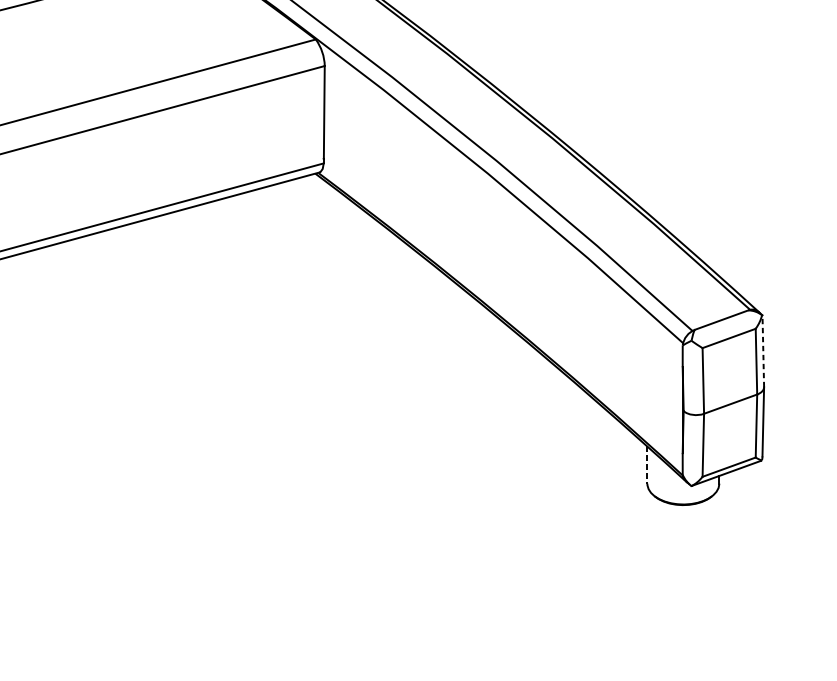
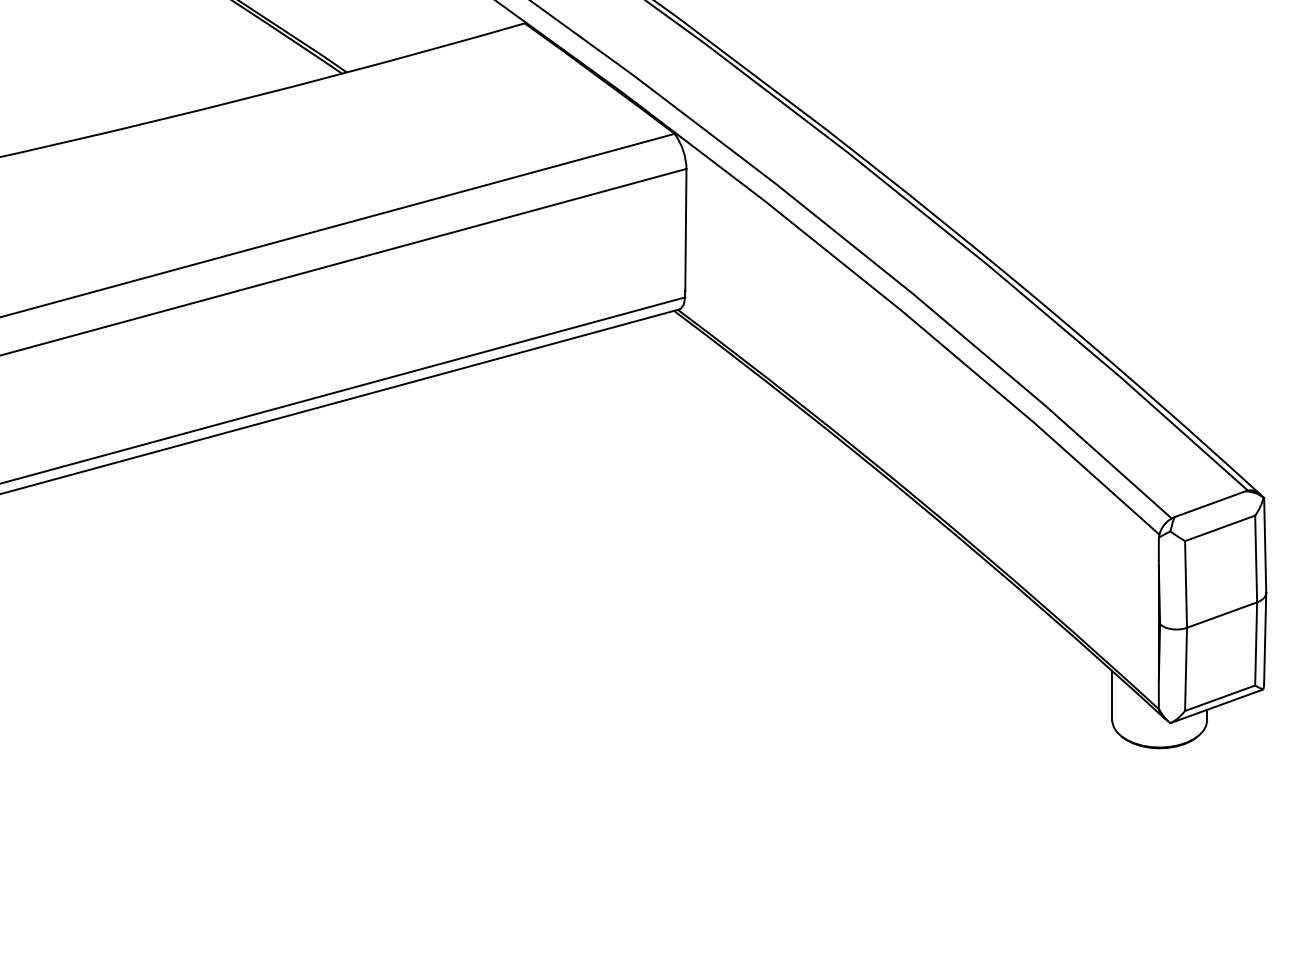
line: (763, 350) -> (1265, 544), dashed -> solid
line: (647, 465) -> (1112, 695), dashed -> solid

